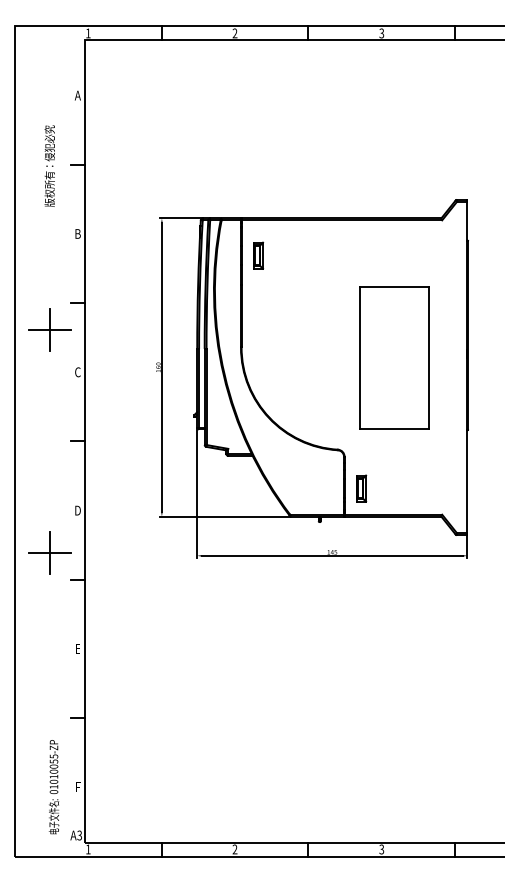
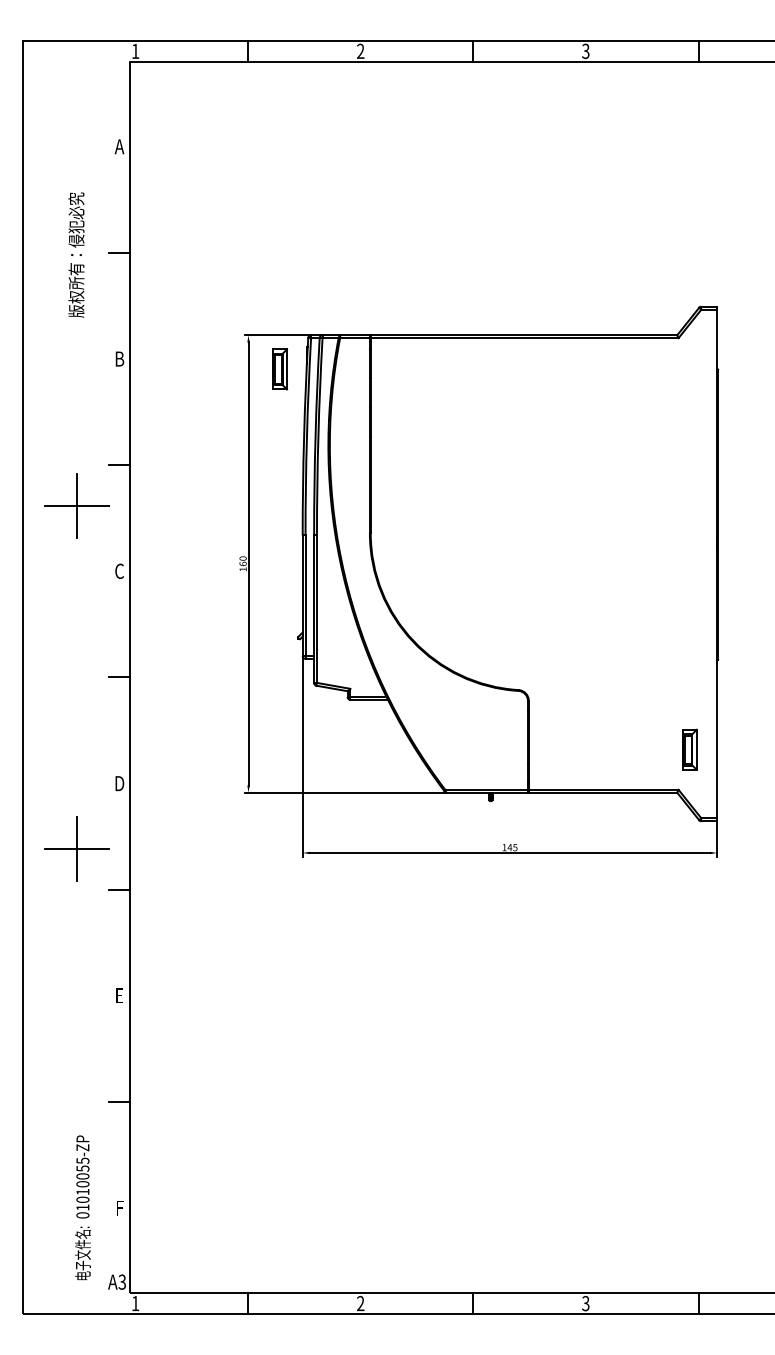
part: (258, 255) -> (280, 369), moved
part: (394, 357) -> (605, 548), removed
part: (361, 488) -> (689, 749), moved

